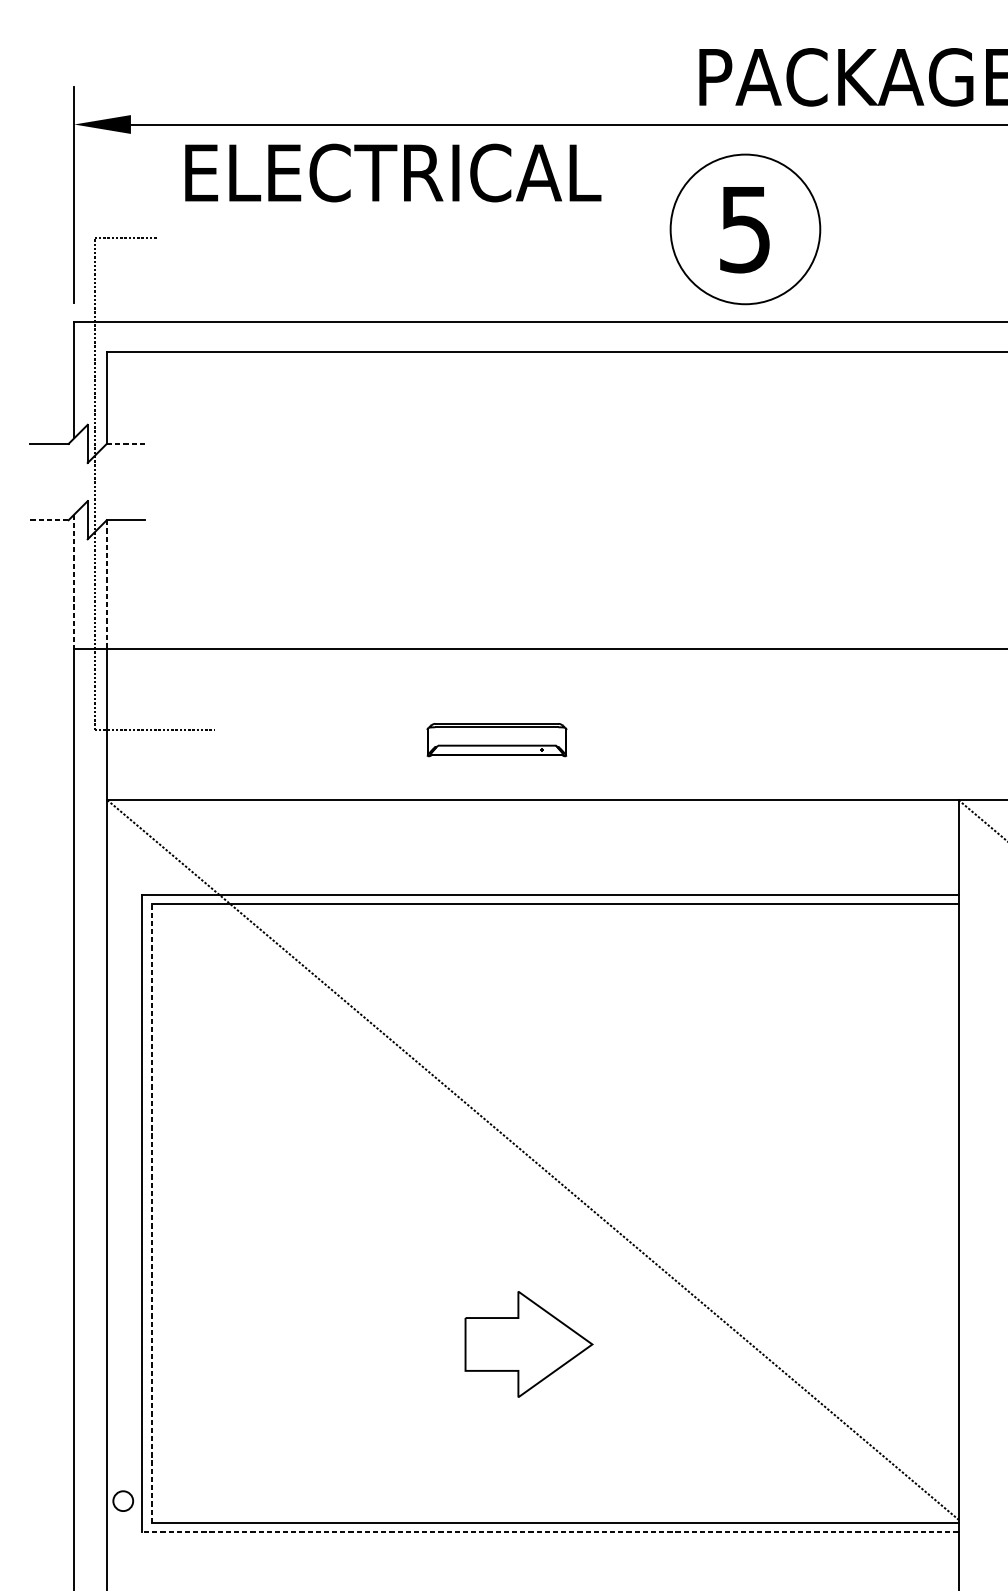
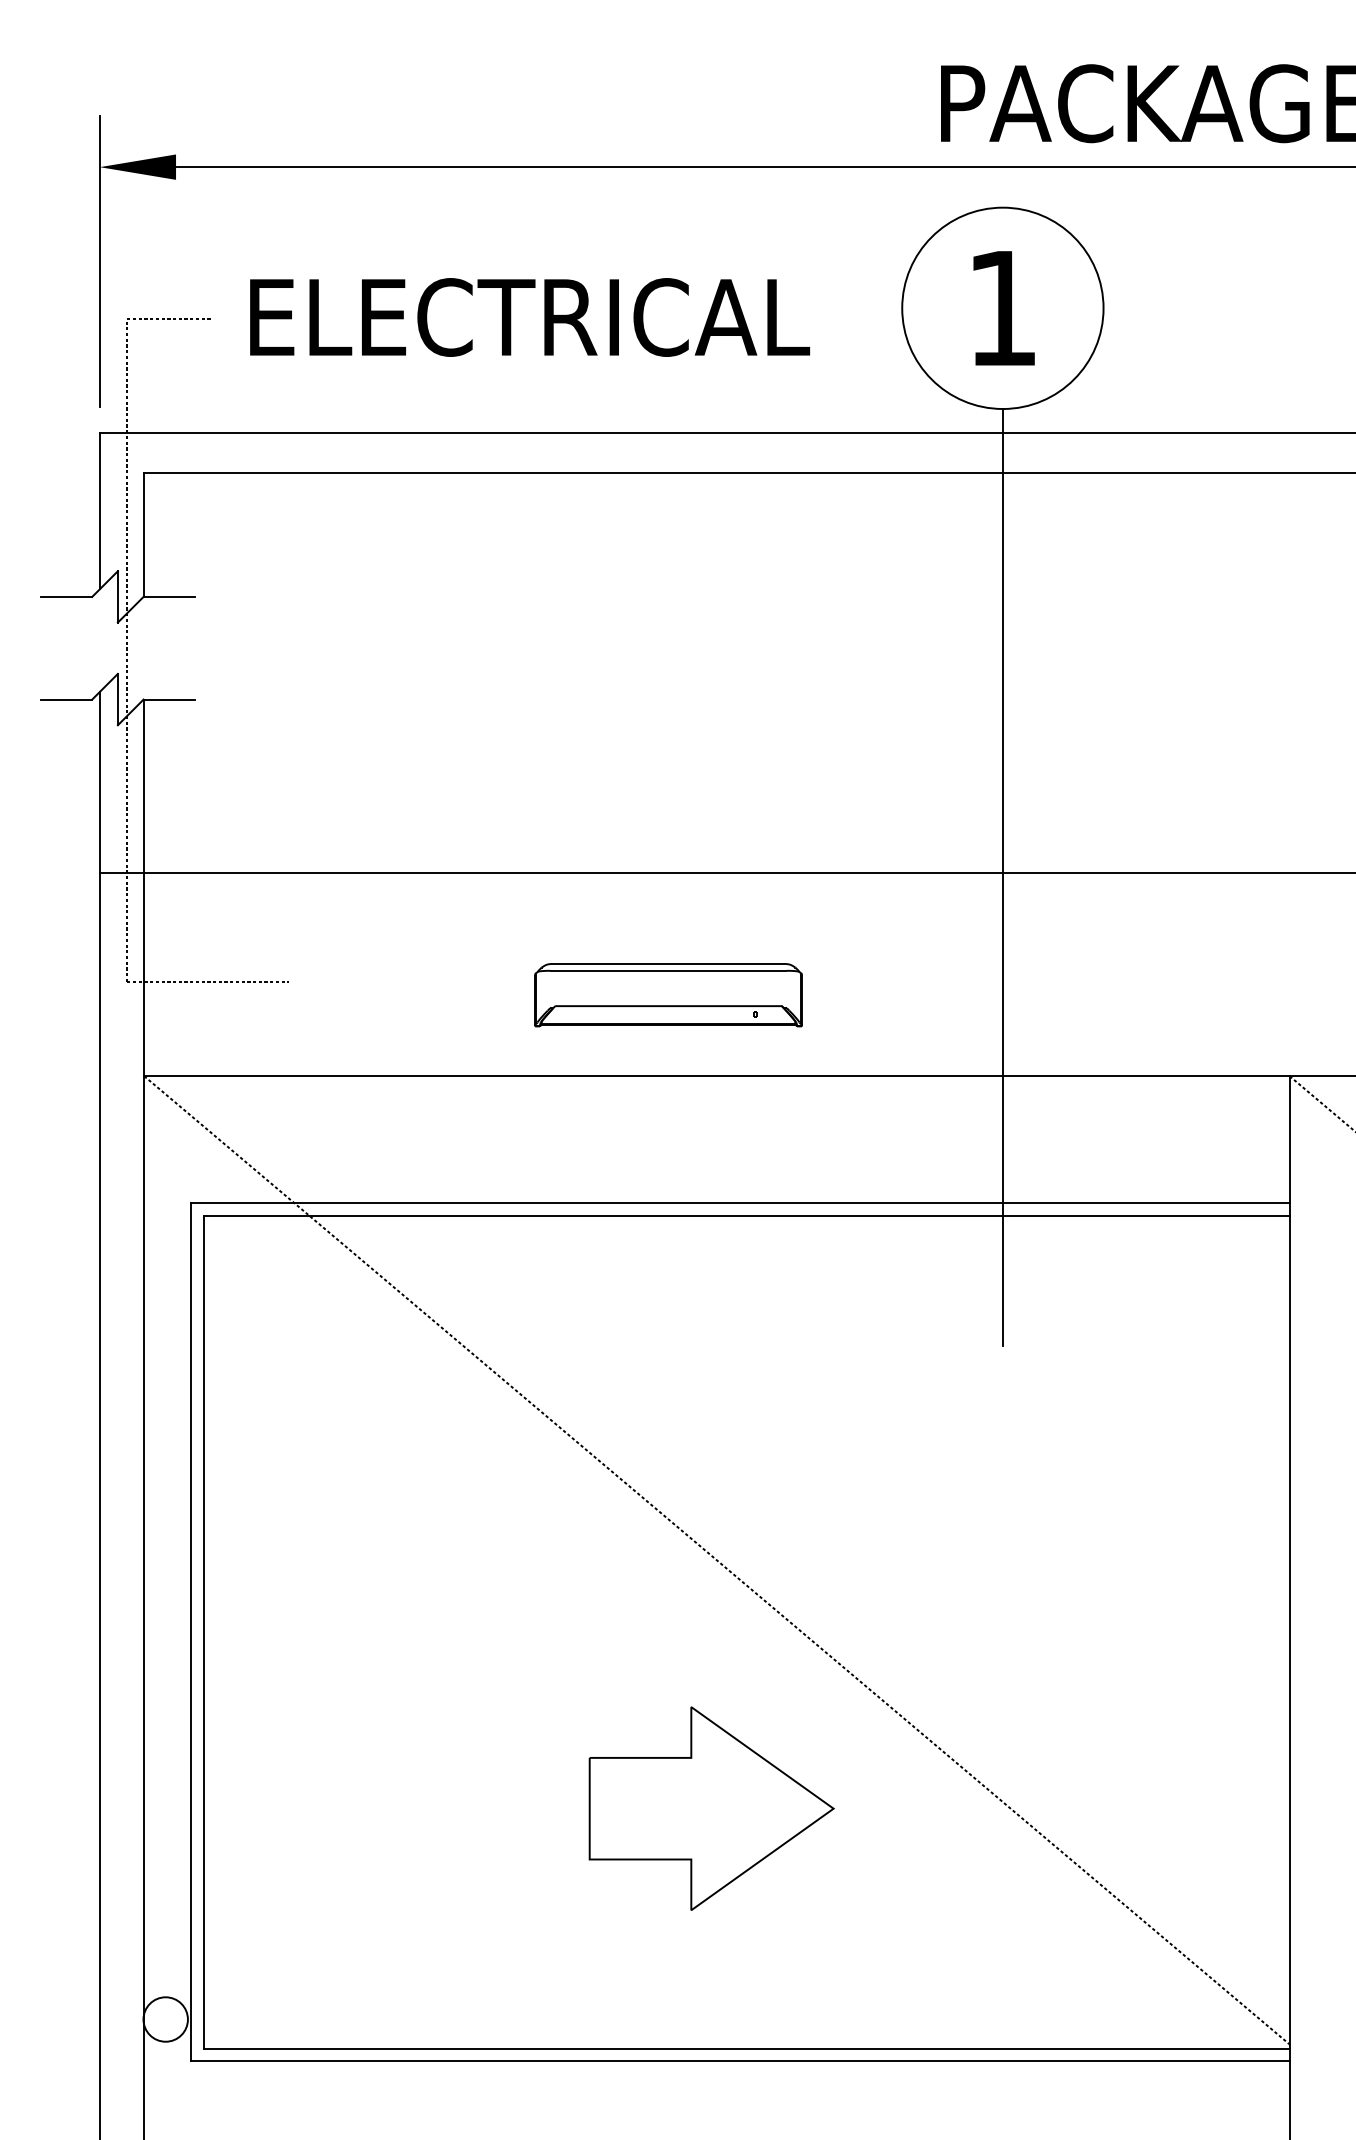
text: (393, 173) -> (530, 317), moved
text: (745, 230) -> (1002, 309), 5 -> 1
line: (126, 443) -> (169, 596), dashed -> solid
line: (49, 520) -> (66, 699), dashed -> solid
line: (74, 581) -> (99, 782), dashed -> solid
line: (107, 584) -> (144, 786), dashed -> solid
line: (745, 652) -> (1002, 877), added
part: (496, 740) -> (668, 995), size x1.43
line: (151, 1212) -> (203, 1631), dashed -> solid
part: (528, 1344) -> (711, 1808), size x1.43
circle: (123, 1501) -> (165, 2019), size x1.67
line: (549, 1532) -> (739, 2061), dashed -> solid

